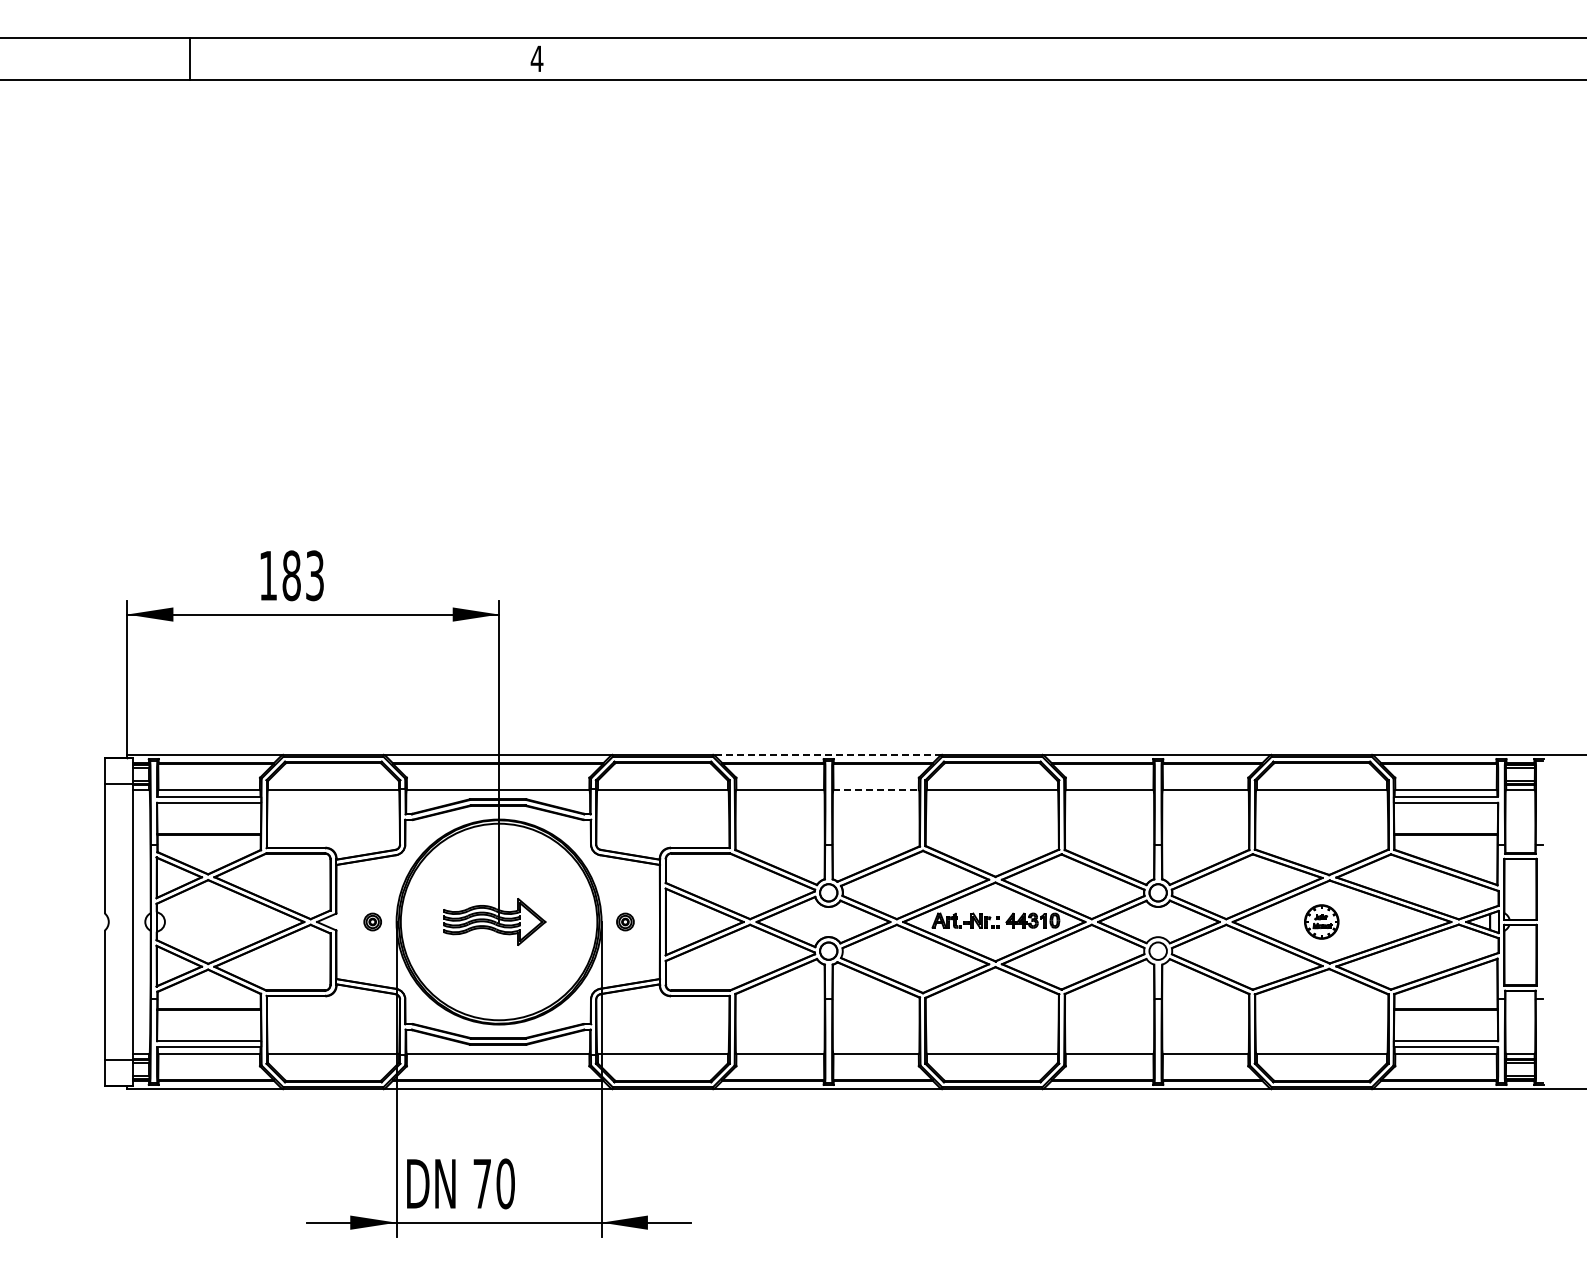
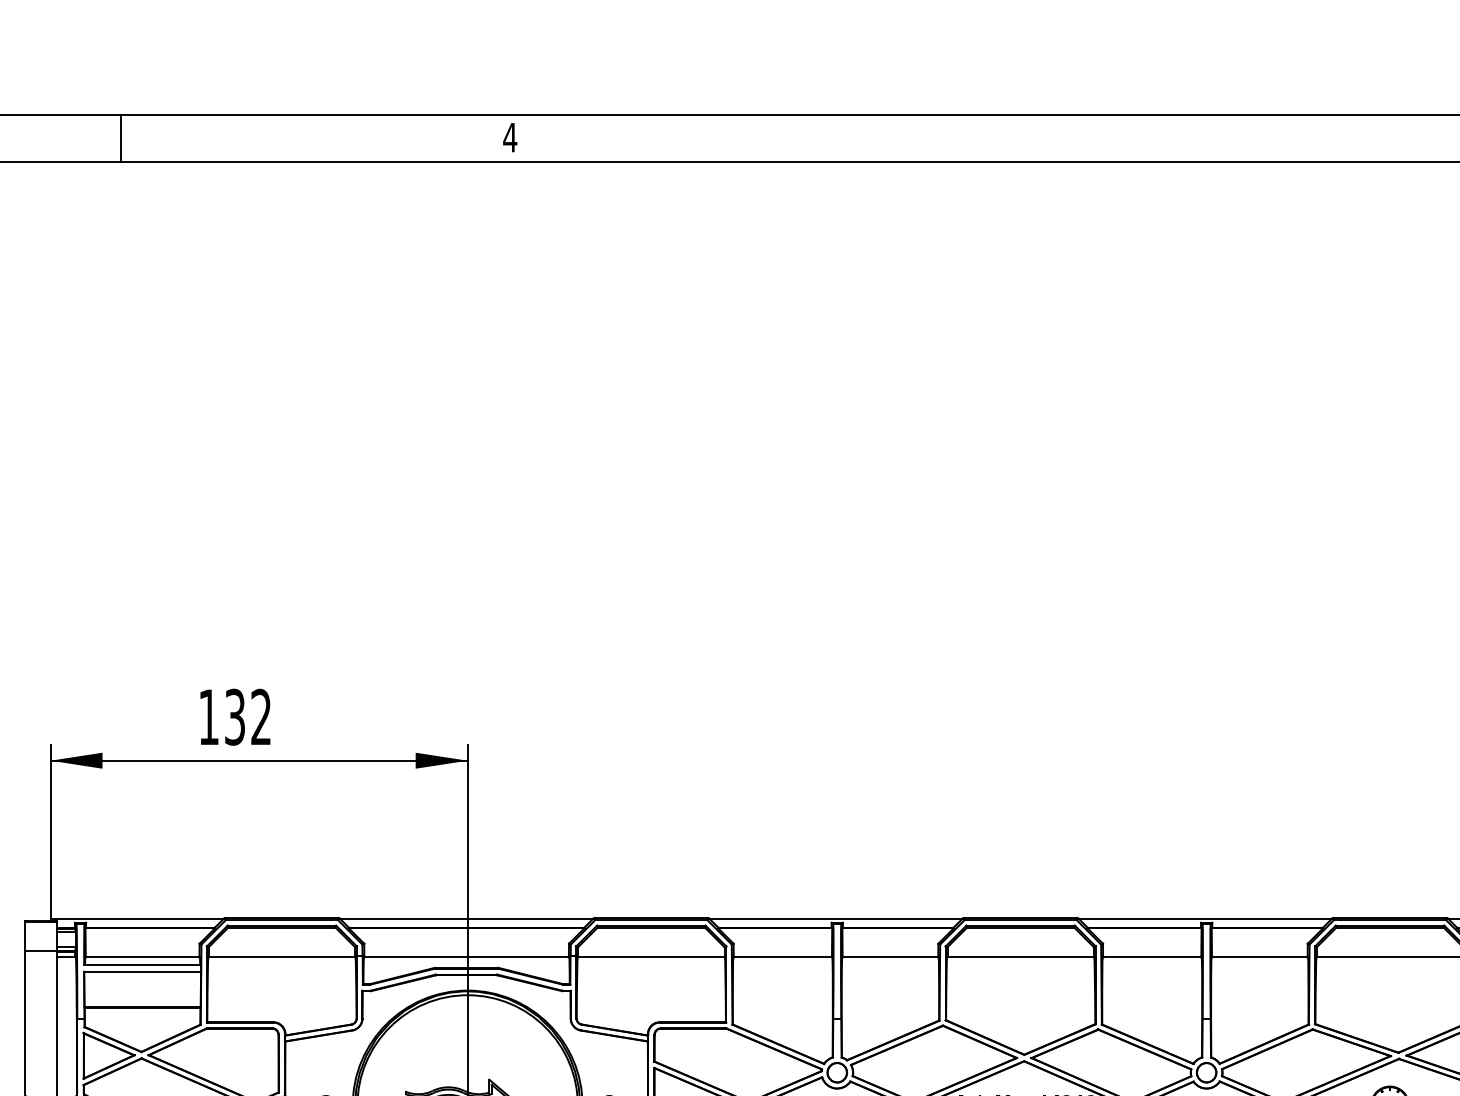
text: (302, 575) -> (247, 716), 183 -> 132
line: (827, 755) -> (835, 918), dashed -> solid
line: (876, 790) -> (890, 957), dashed -> solid

